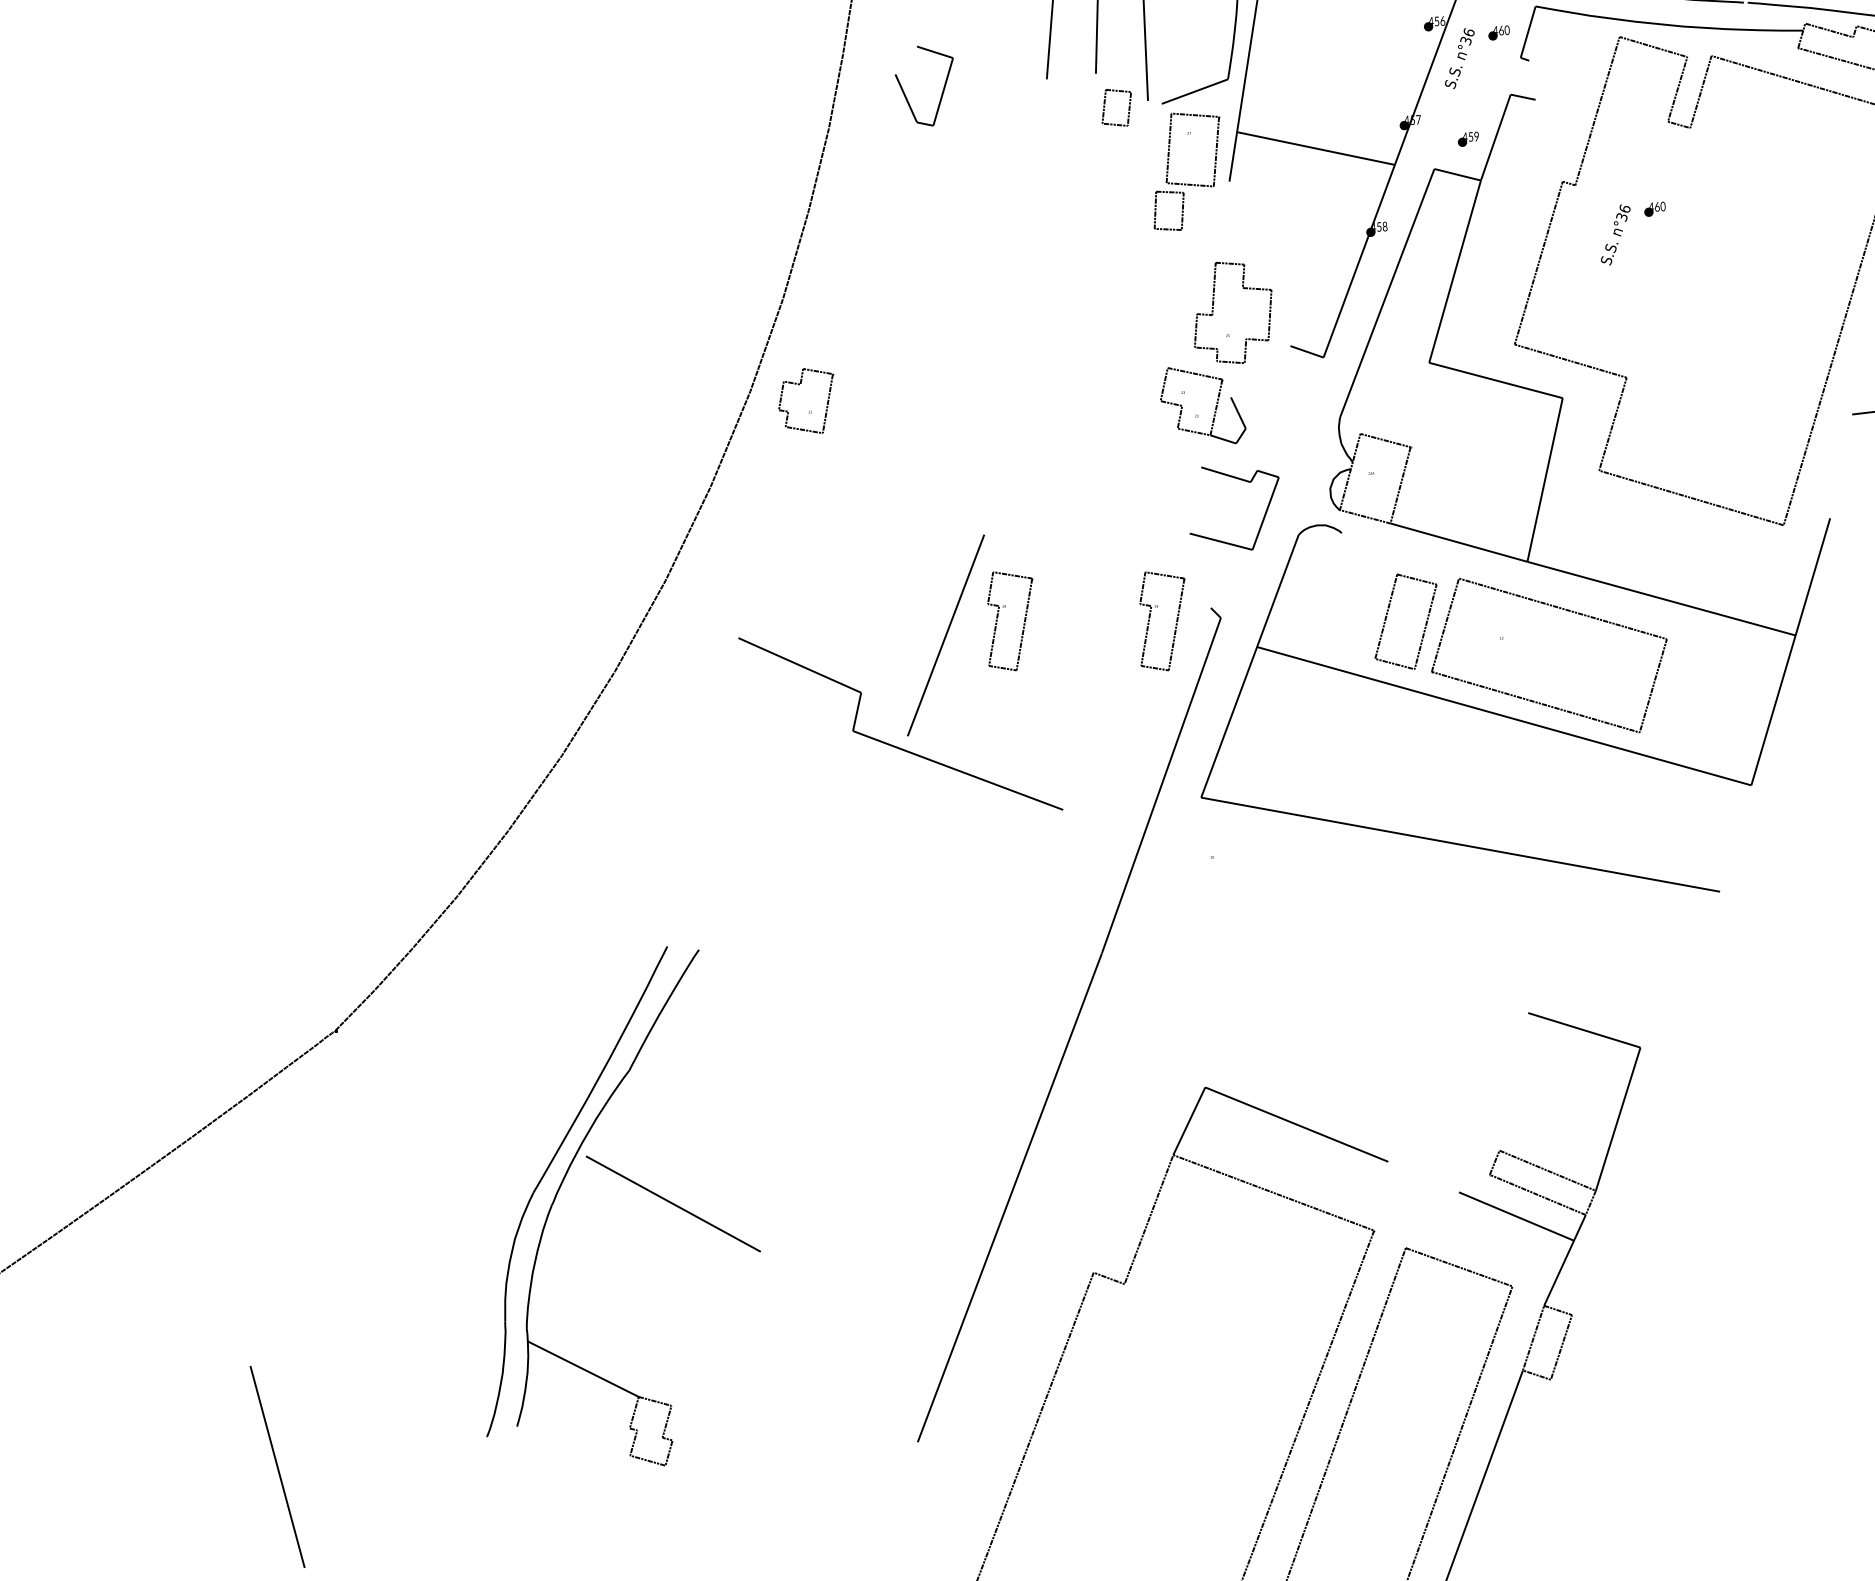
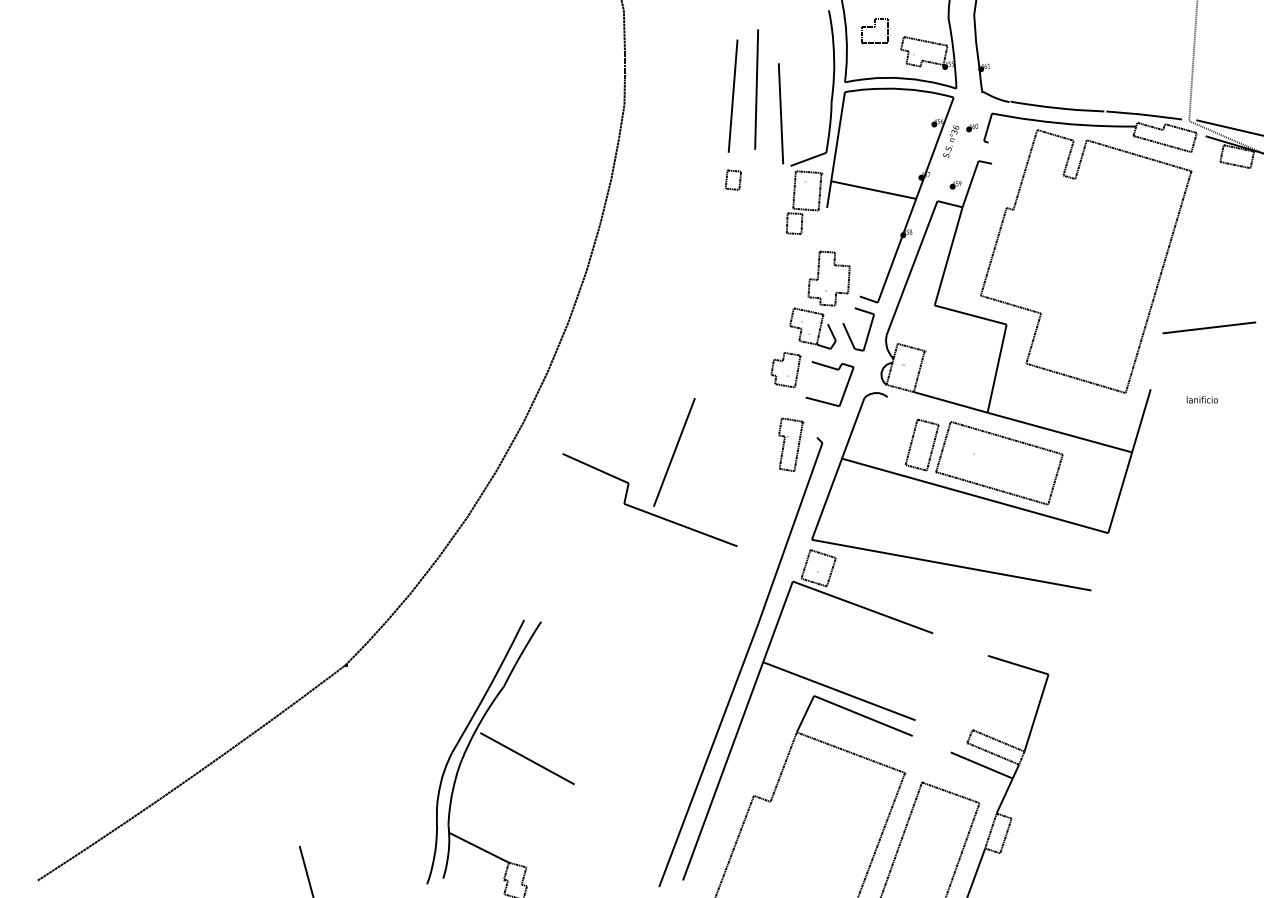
part: (940, 93) -> (867, 333), moved
part: (1115, 106) -> (732, 179), moved
part: (1621, 230) -> (1038, 234), removed
part: (805, 401) -> (785, 370), moved
part: (1011, 620) -> (709, 444), removed
part: (1217, 1068) -> (820, 685), added

